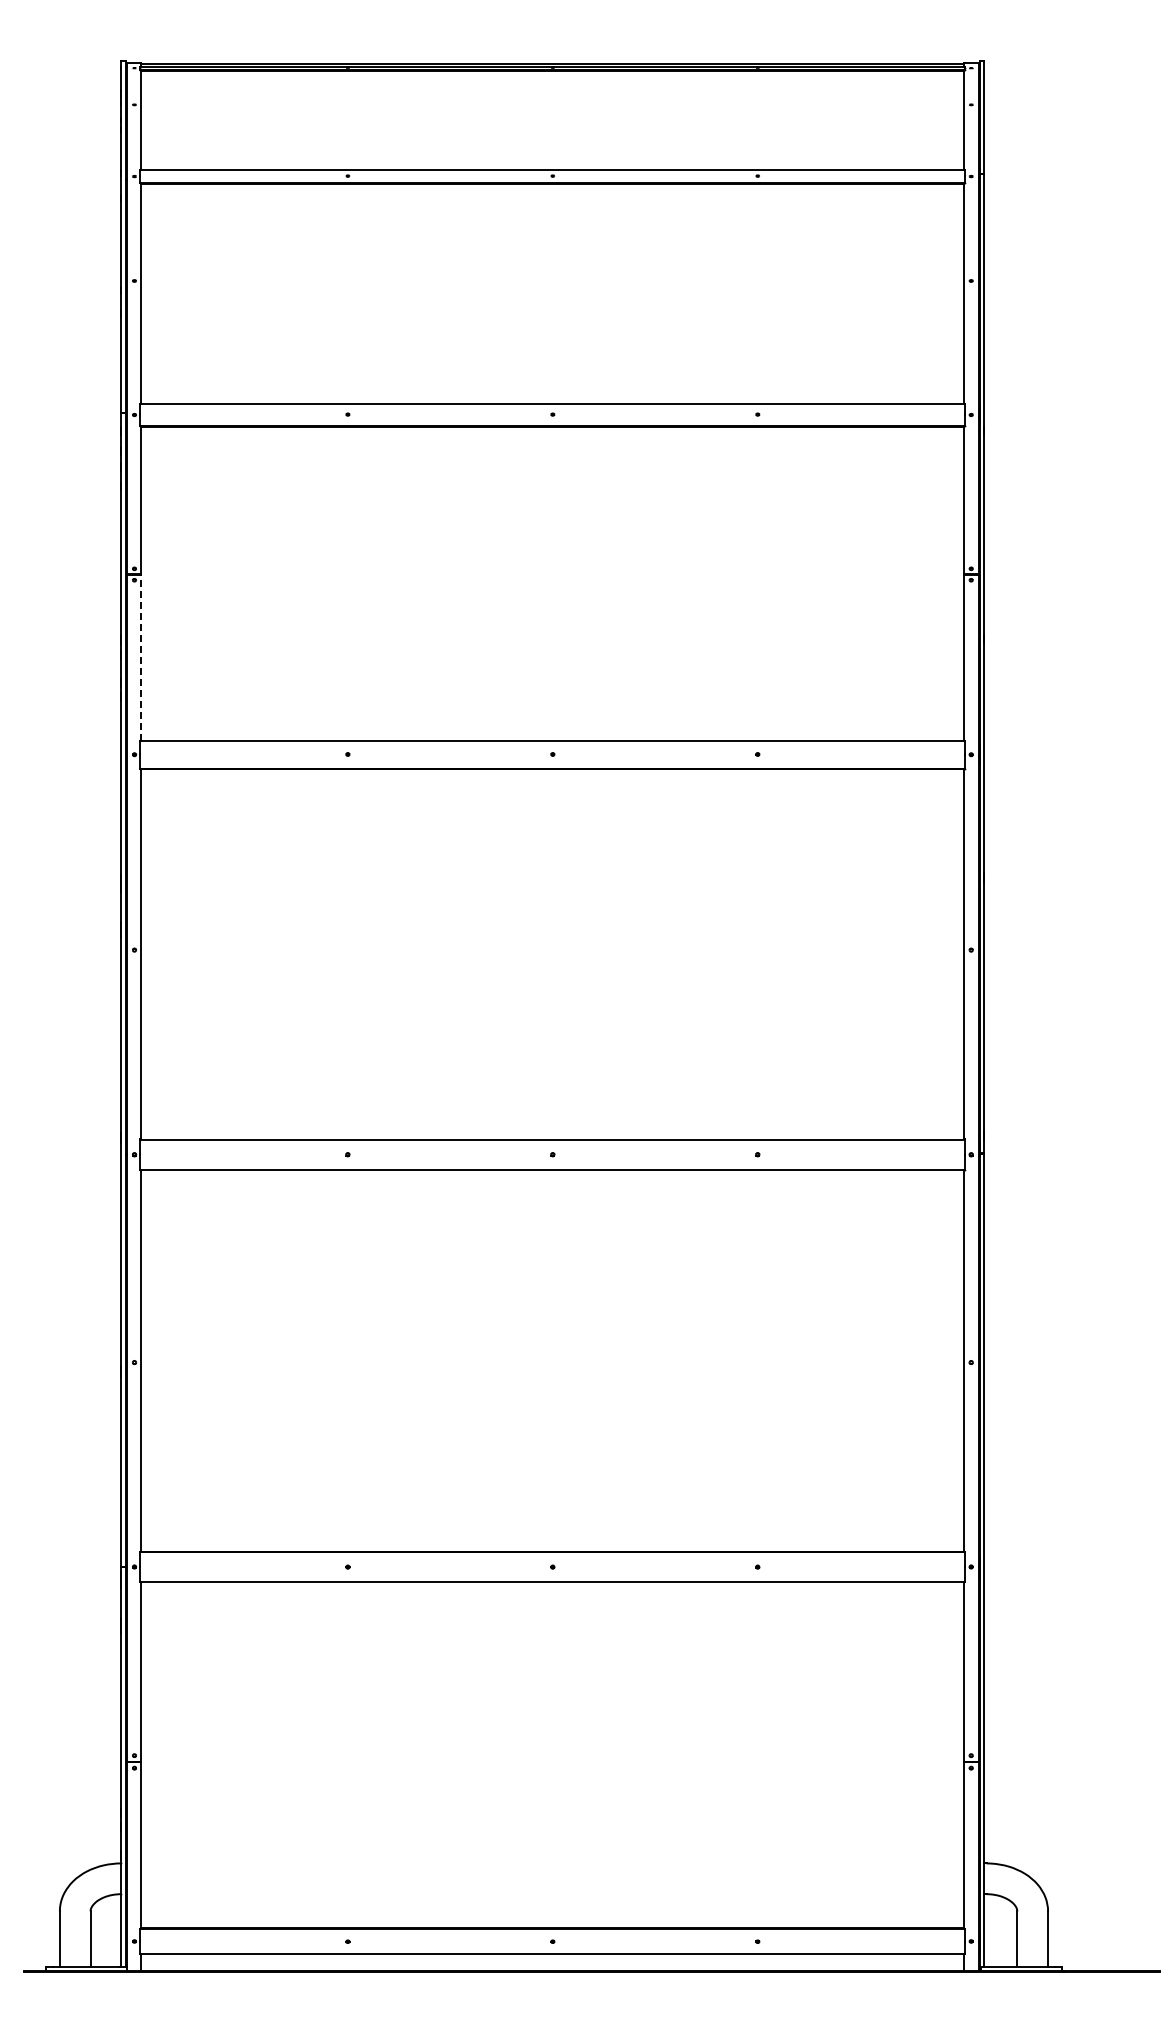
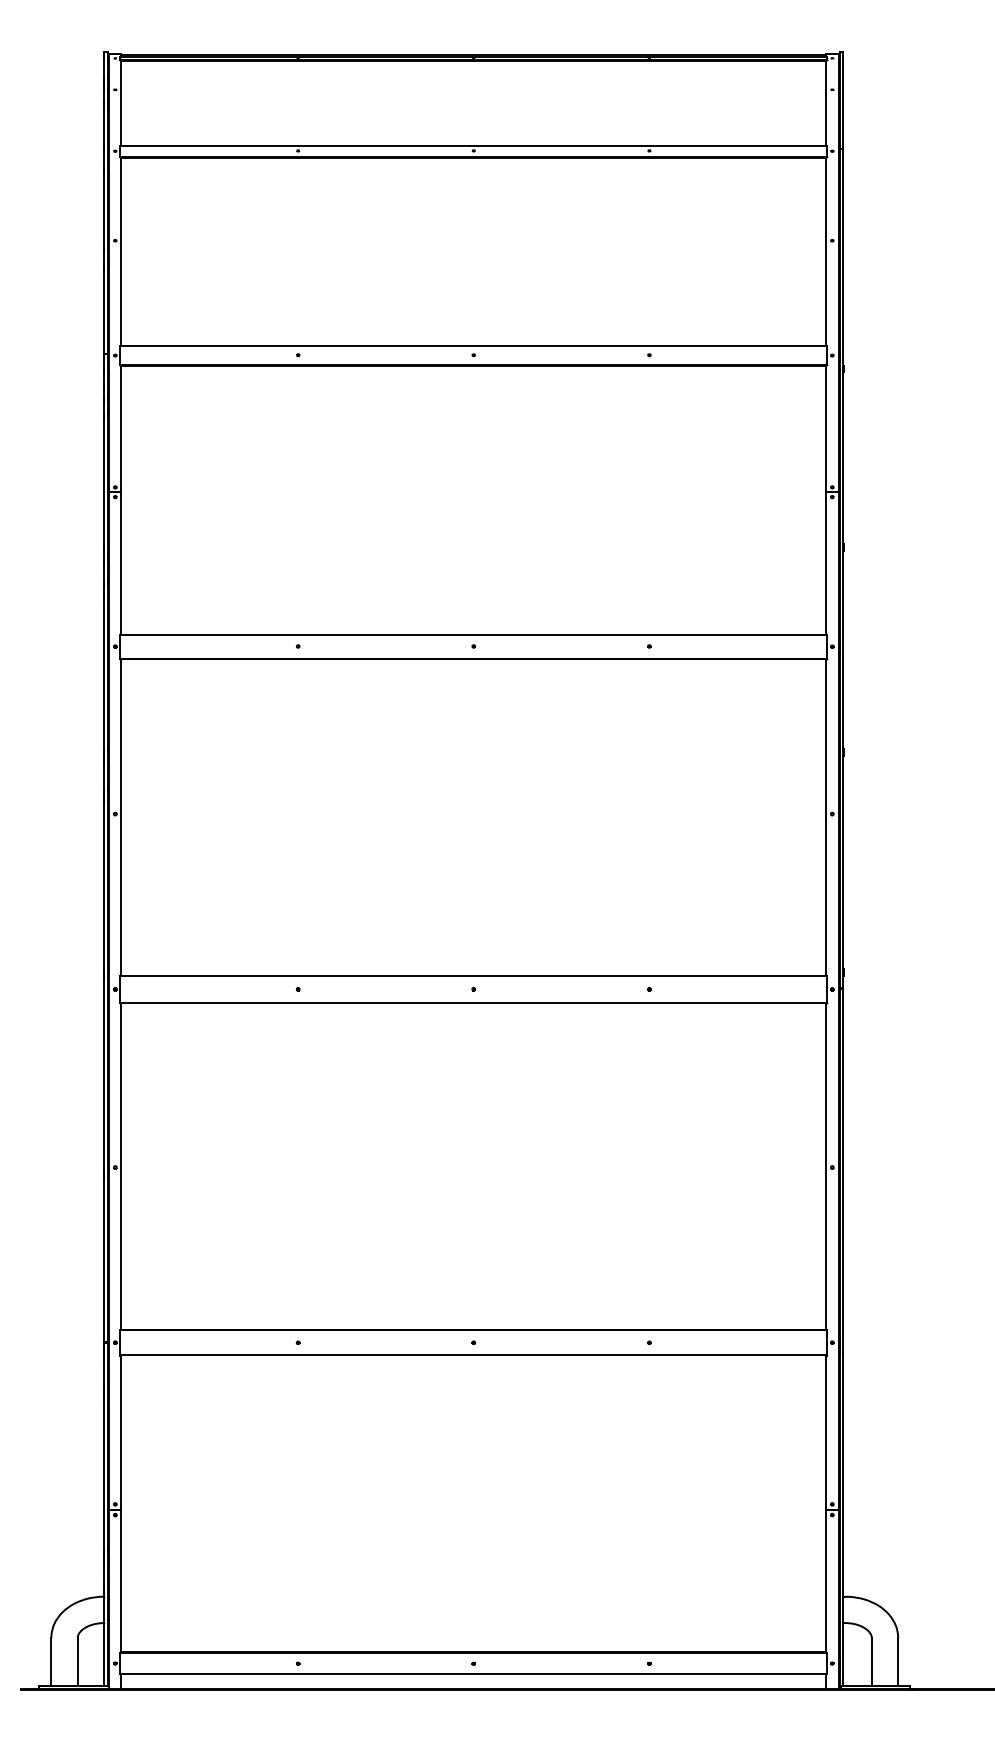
line: (141, 657) -> (121, 563), dashed -> solid

